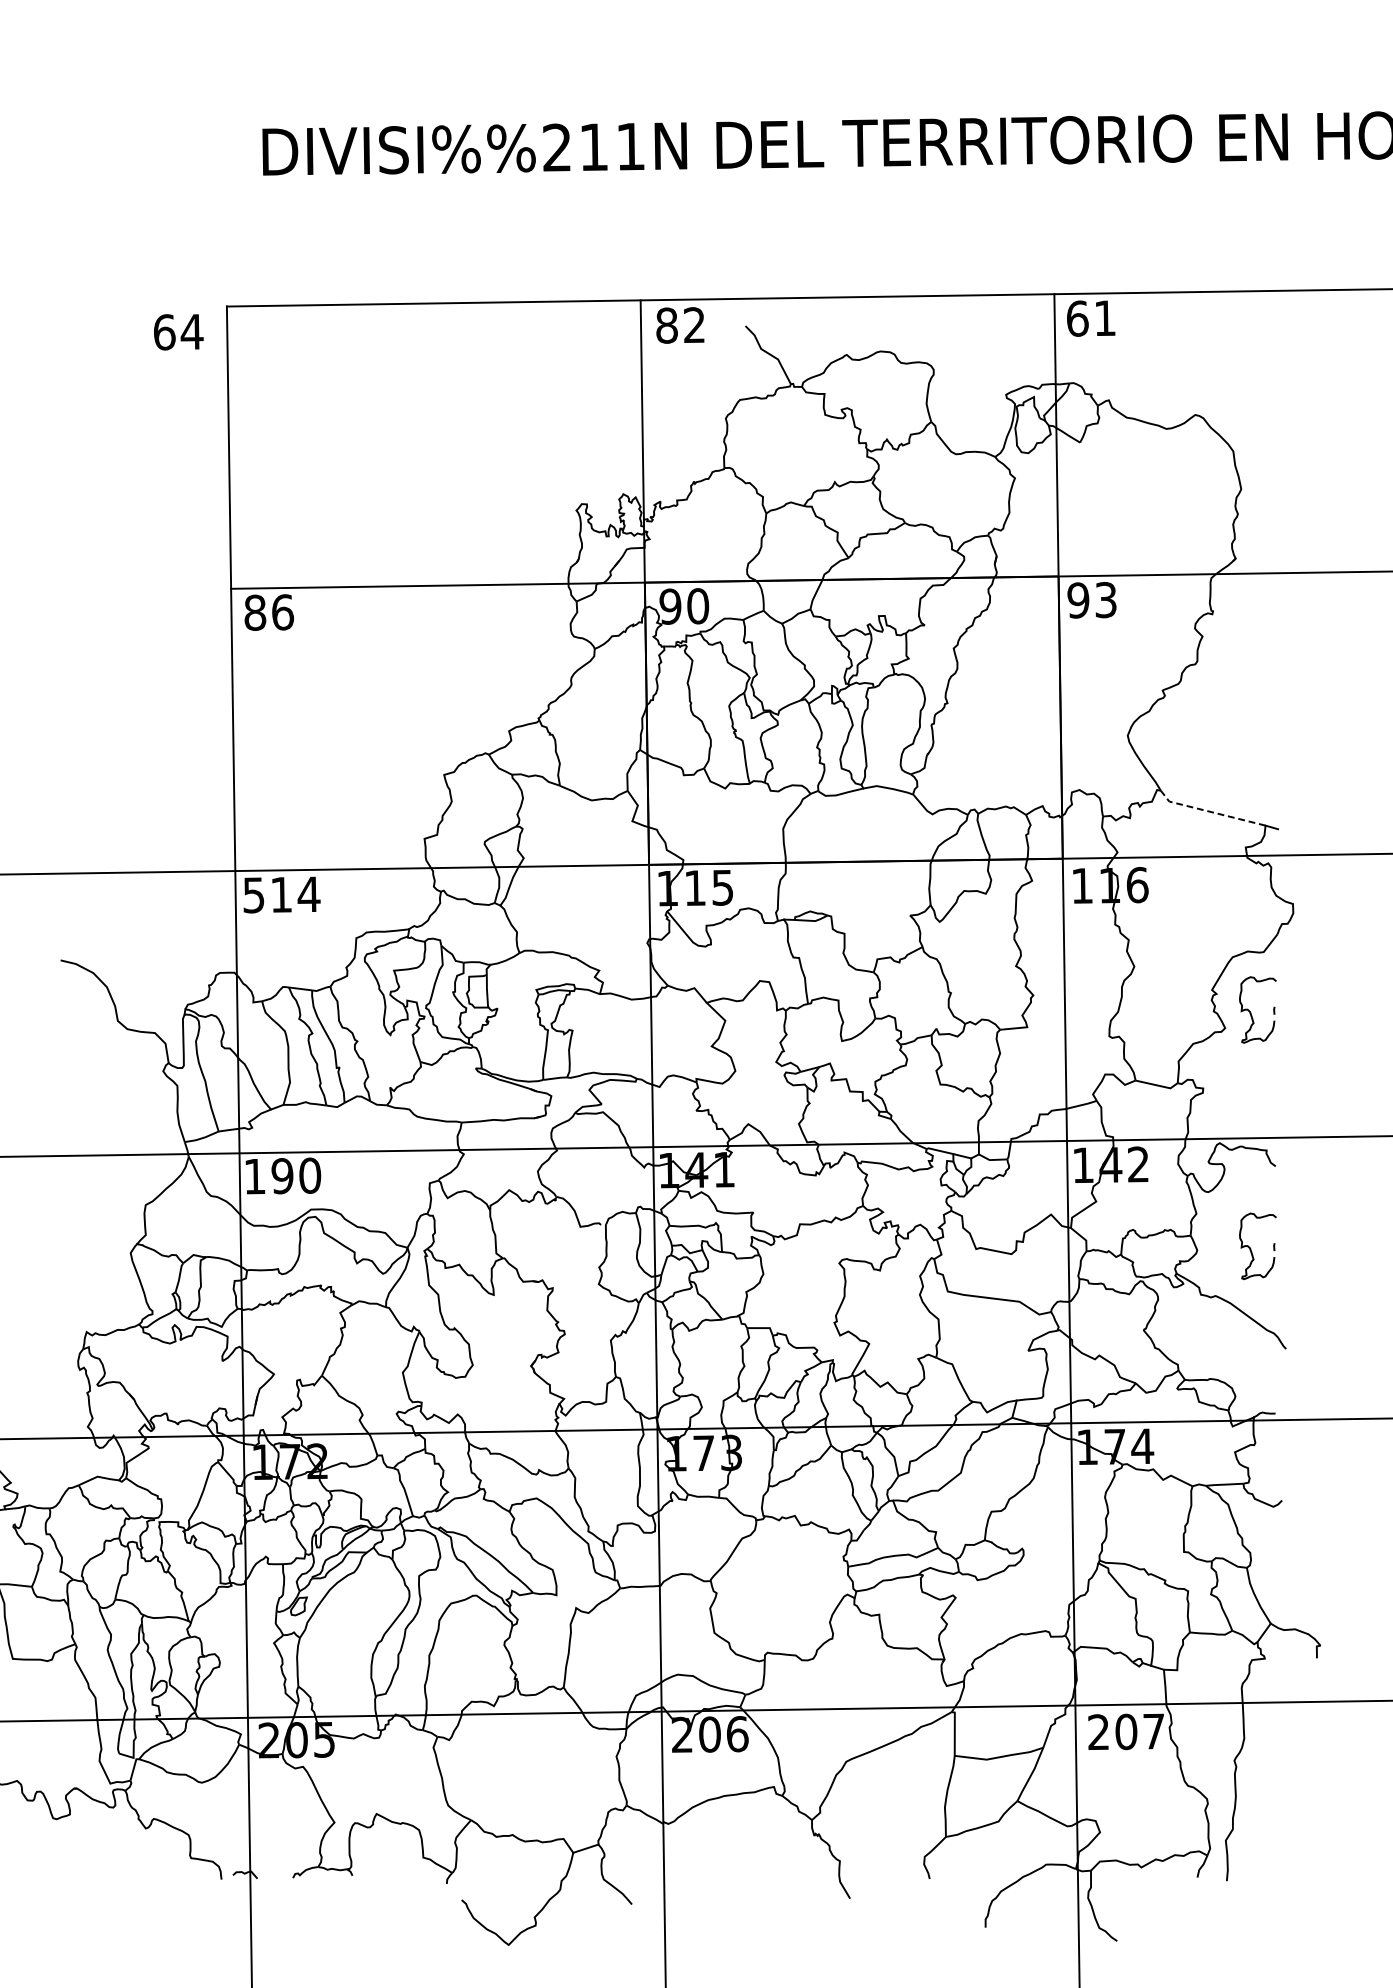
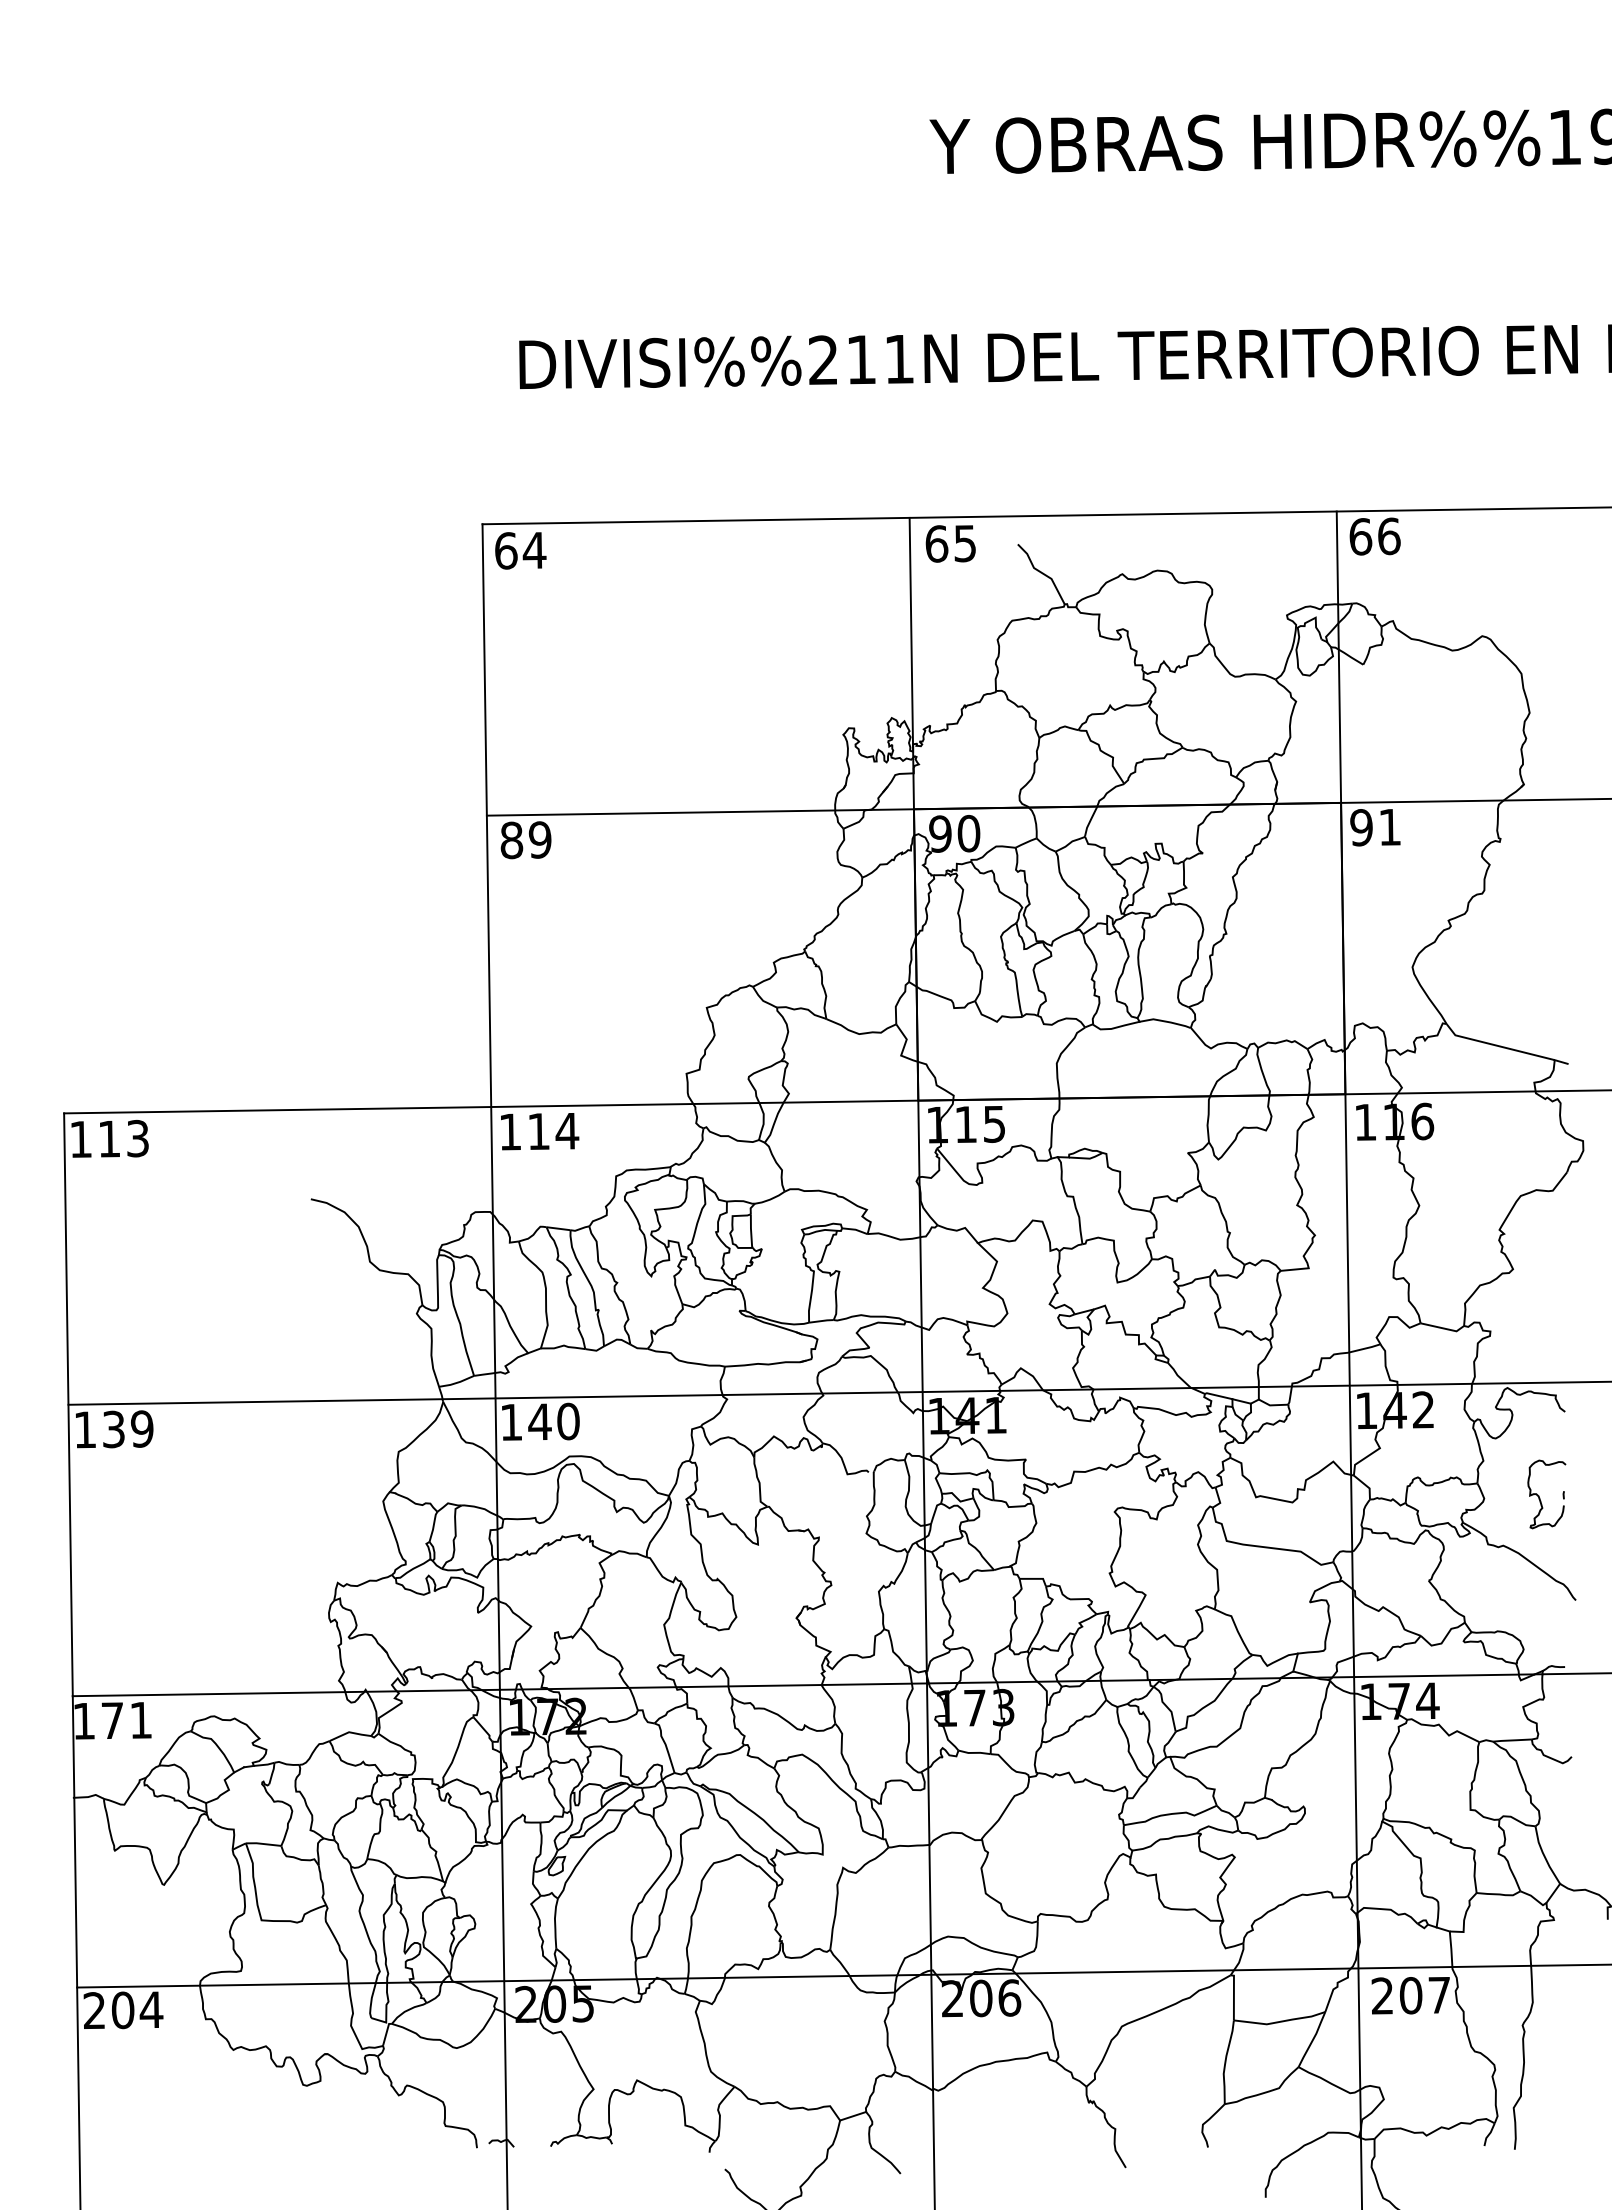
text: (1105, 318) -> (1389, 536), 61 -> 66
text: (680, 325) -> (950, 543), 82 -> 65
text: (178, 331) -> (520, 550), moved
text: (1105, 600) -> (1389, 827), 93 -> 91
text: (282, 611) -> (539, 839), 86 -> 89
line: (1209, 811) -> (1496, 1045), dashed -> solid
text: (254, 894) -> (510, 1131), 514 -> 114
part: (1250, 1011) -> (1539, 1251), removed
text: (282, 1175) -> (539, 1421), 190 -> 140

